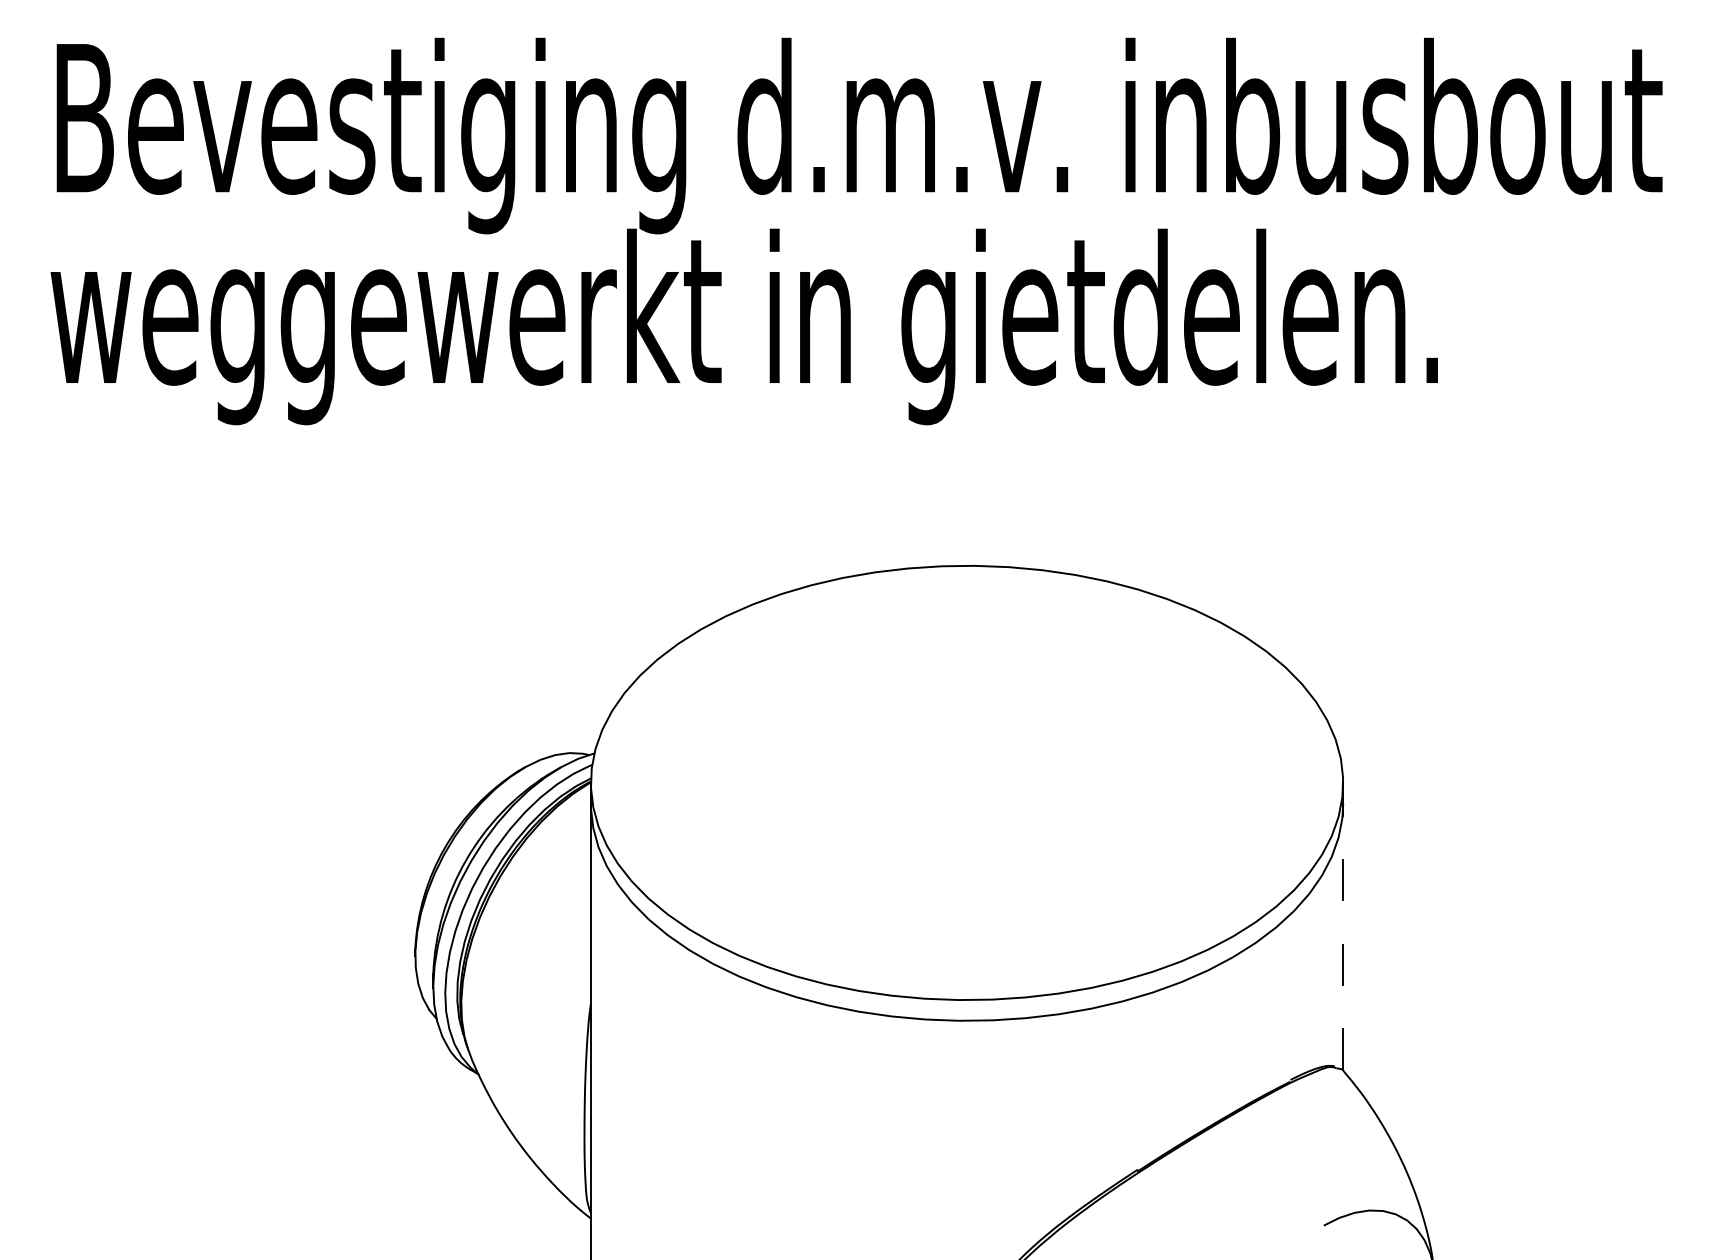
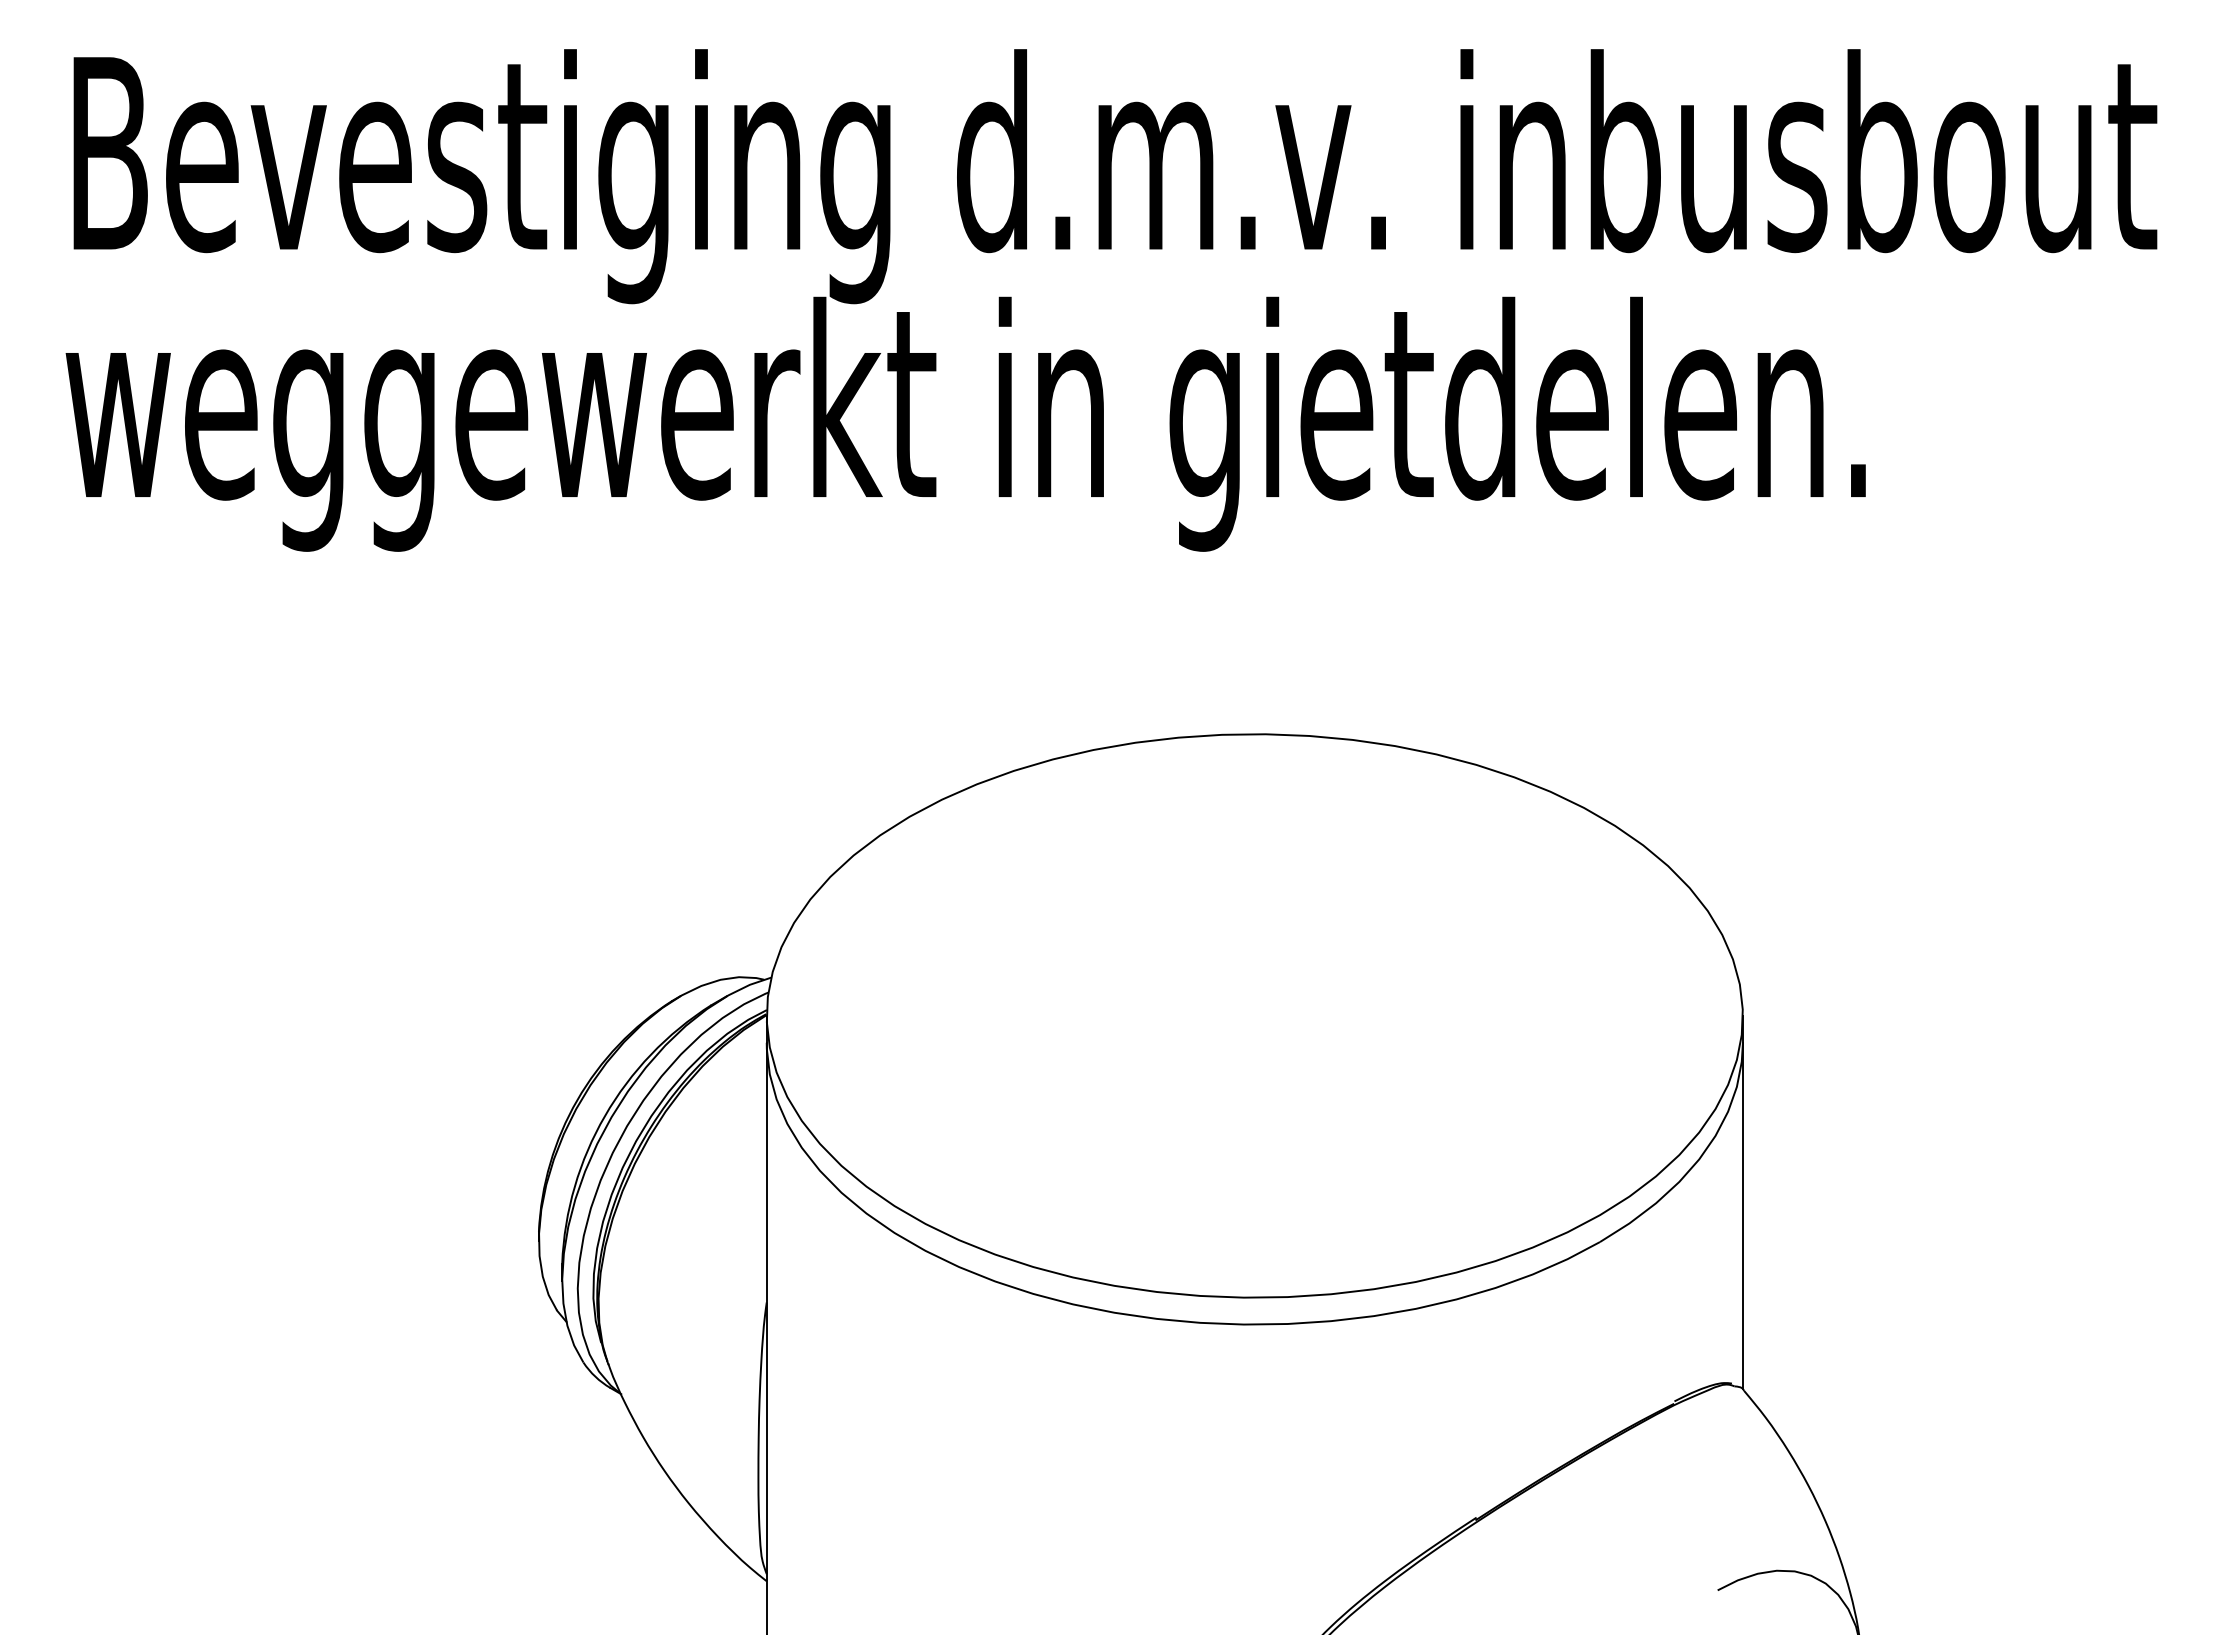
line: (1342, 936) -> (1742, 1215), dashed -> solid

